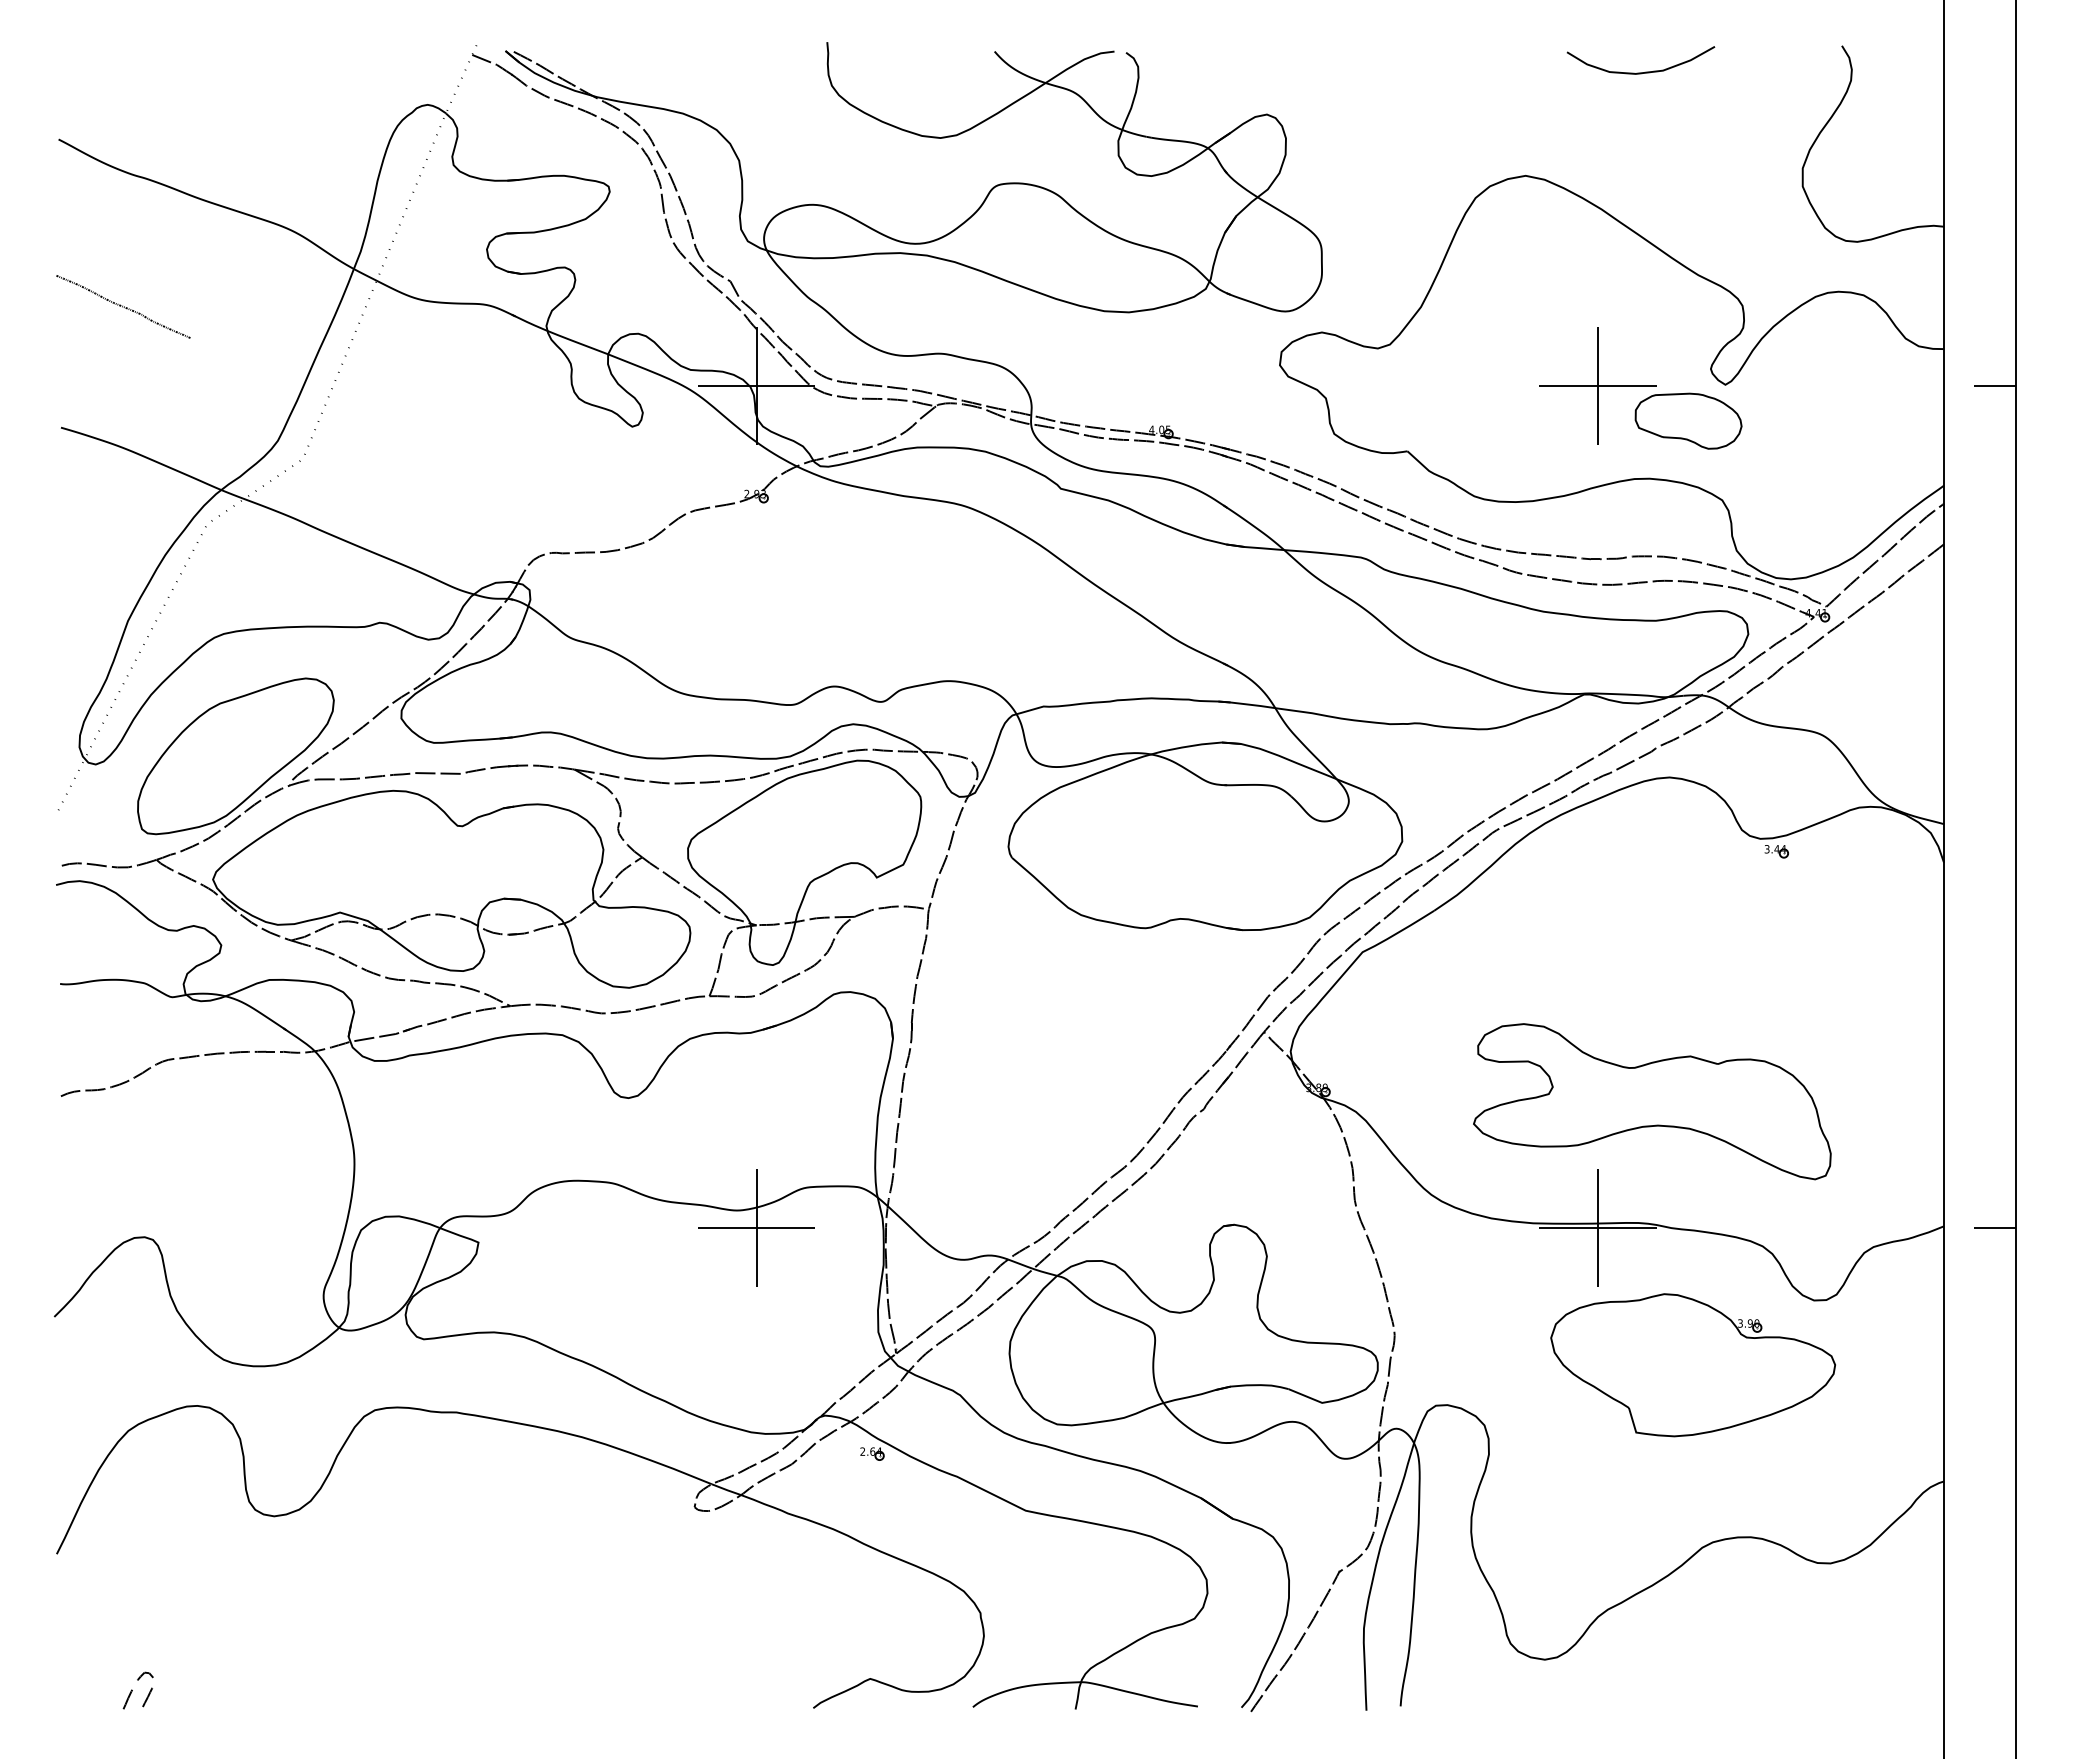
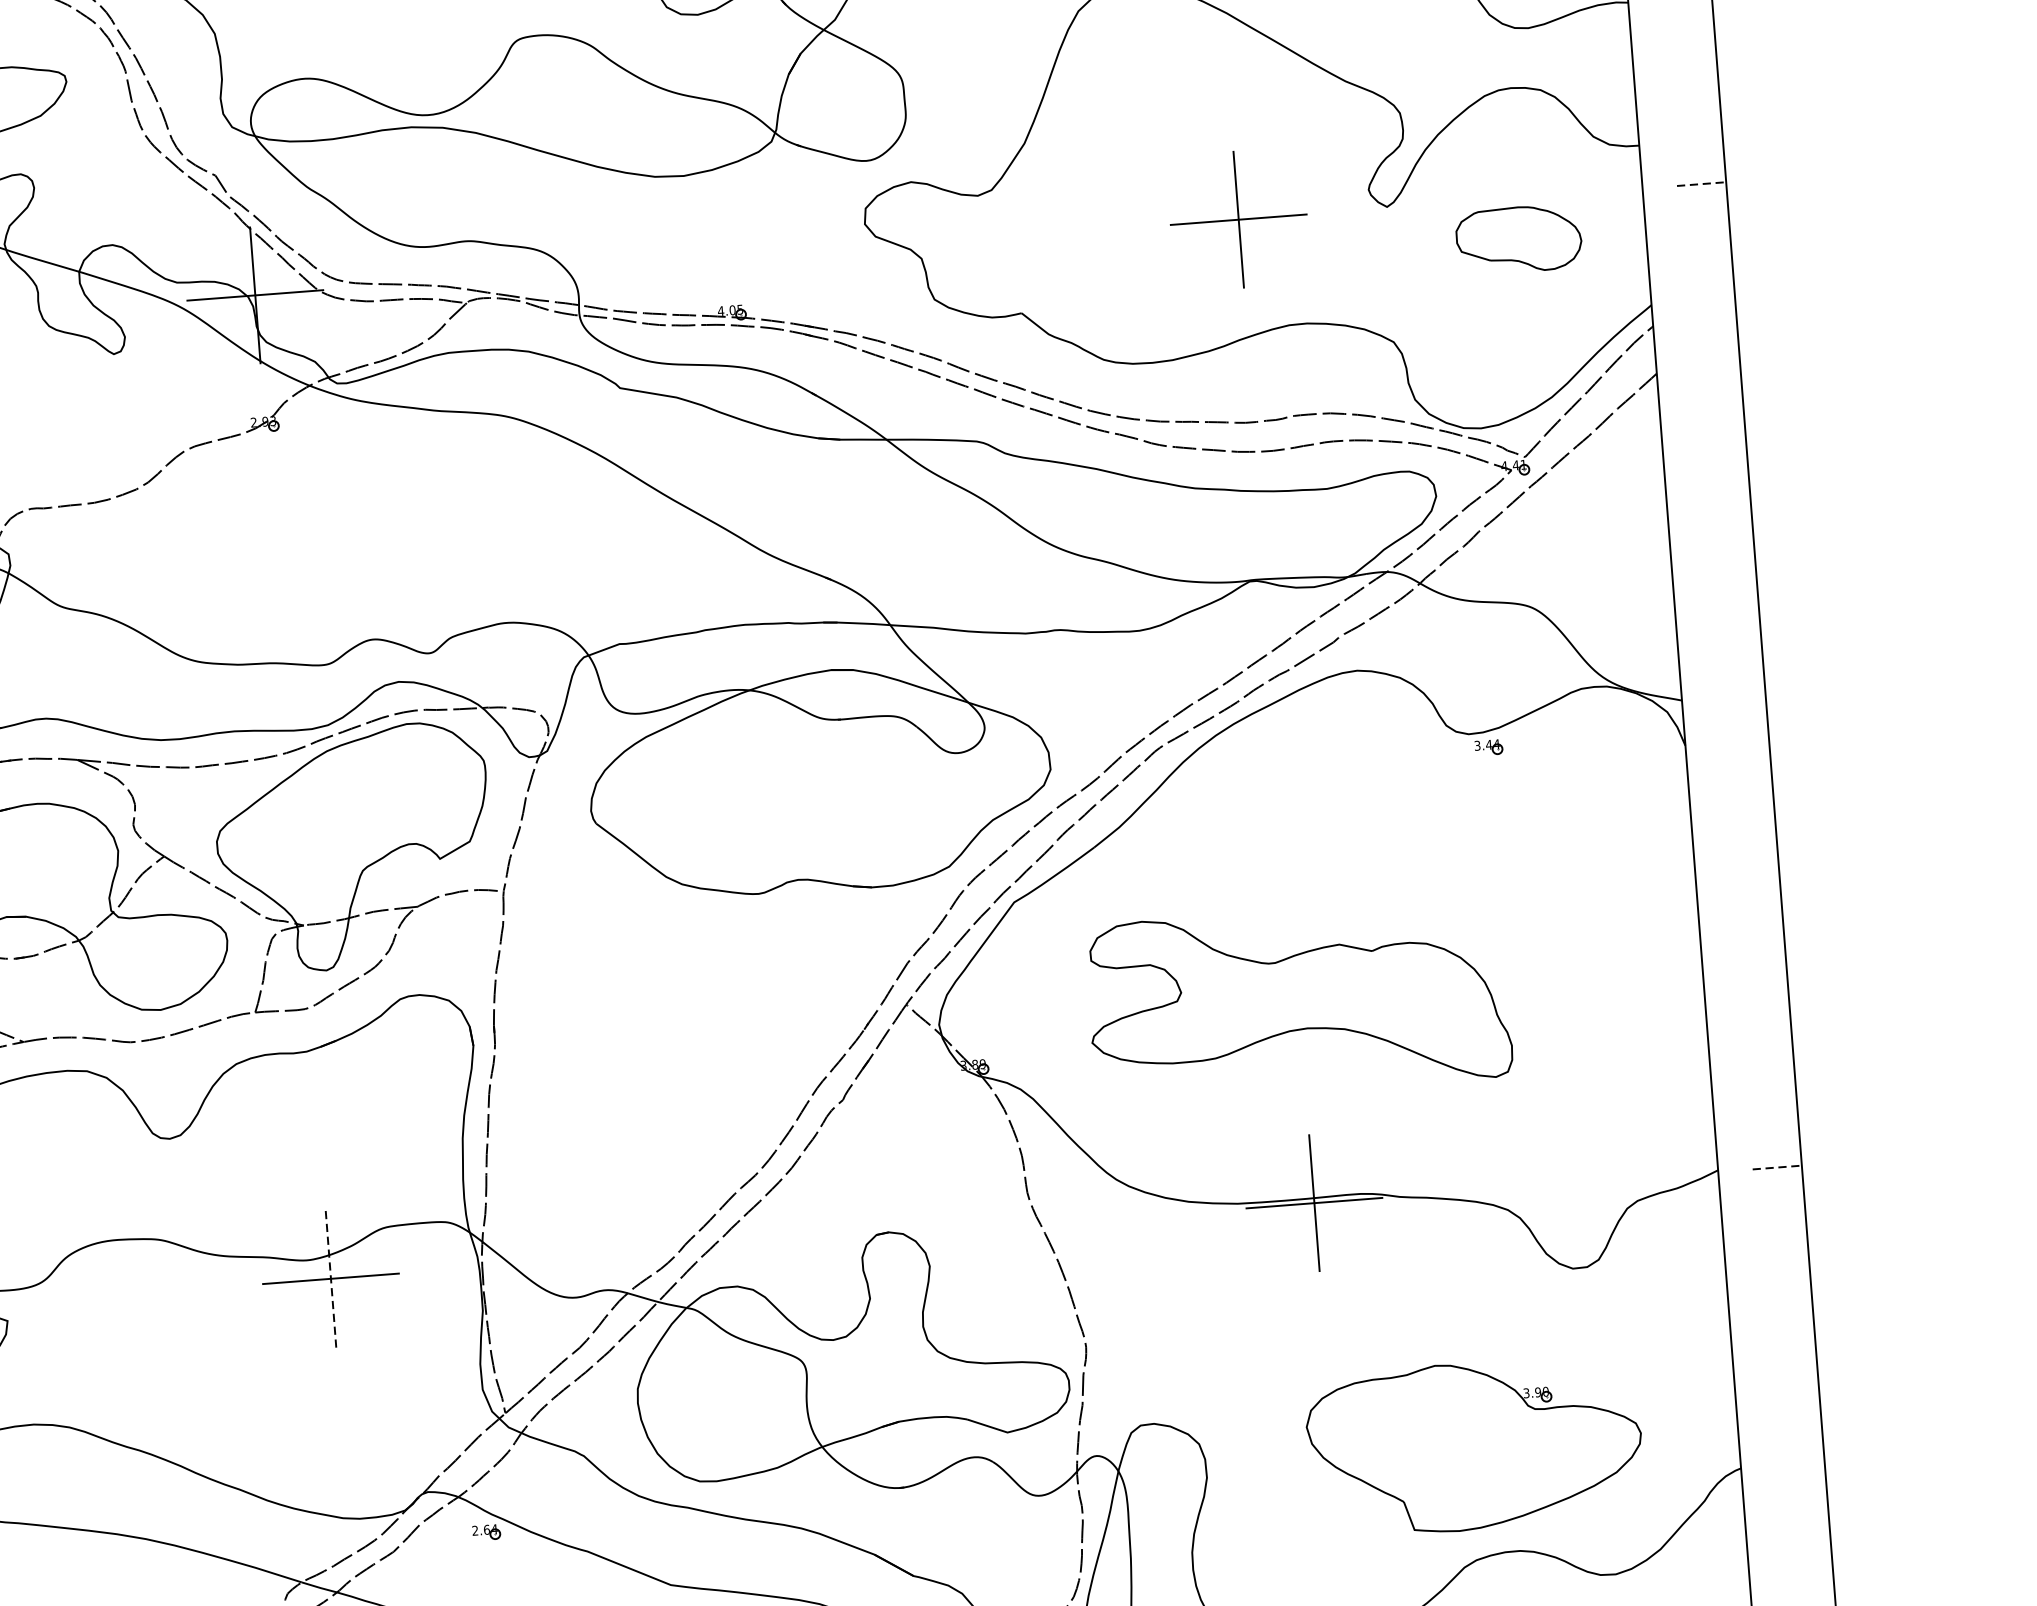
line: (1995, 385) -> (1702, 183), solid -> dashed
part: (1688, 420) -> (1518, 238), moved
part: (1652, 1101) -> (1298, 1000), moved
line: (756, 1227) -> (330, 1278), solid -> dashed
line: (1995, 1227) -> (1778, 1167), solid -> dashed
part: (1692, 1365) -> (1474, 1446), moved

